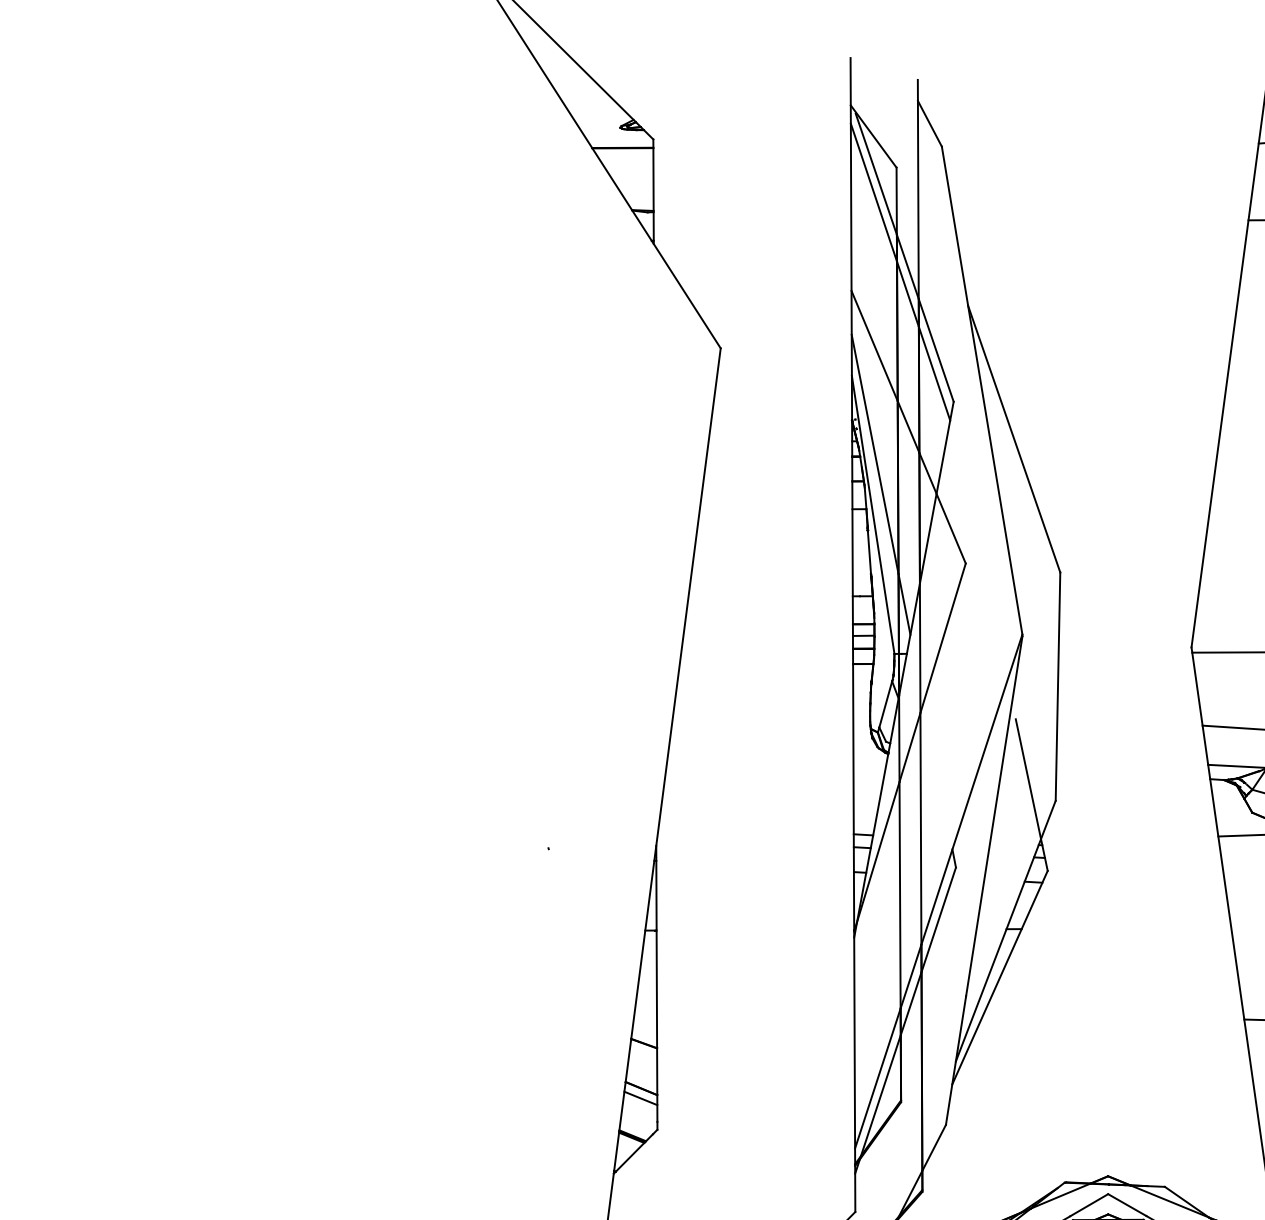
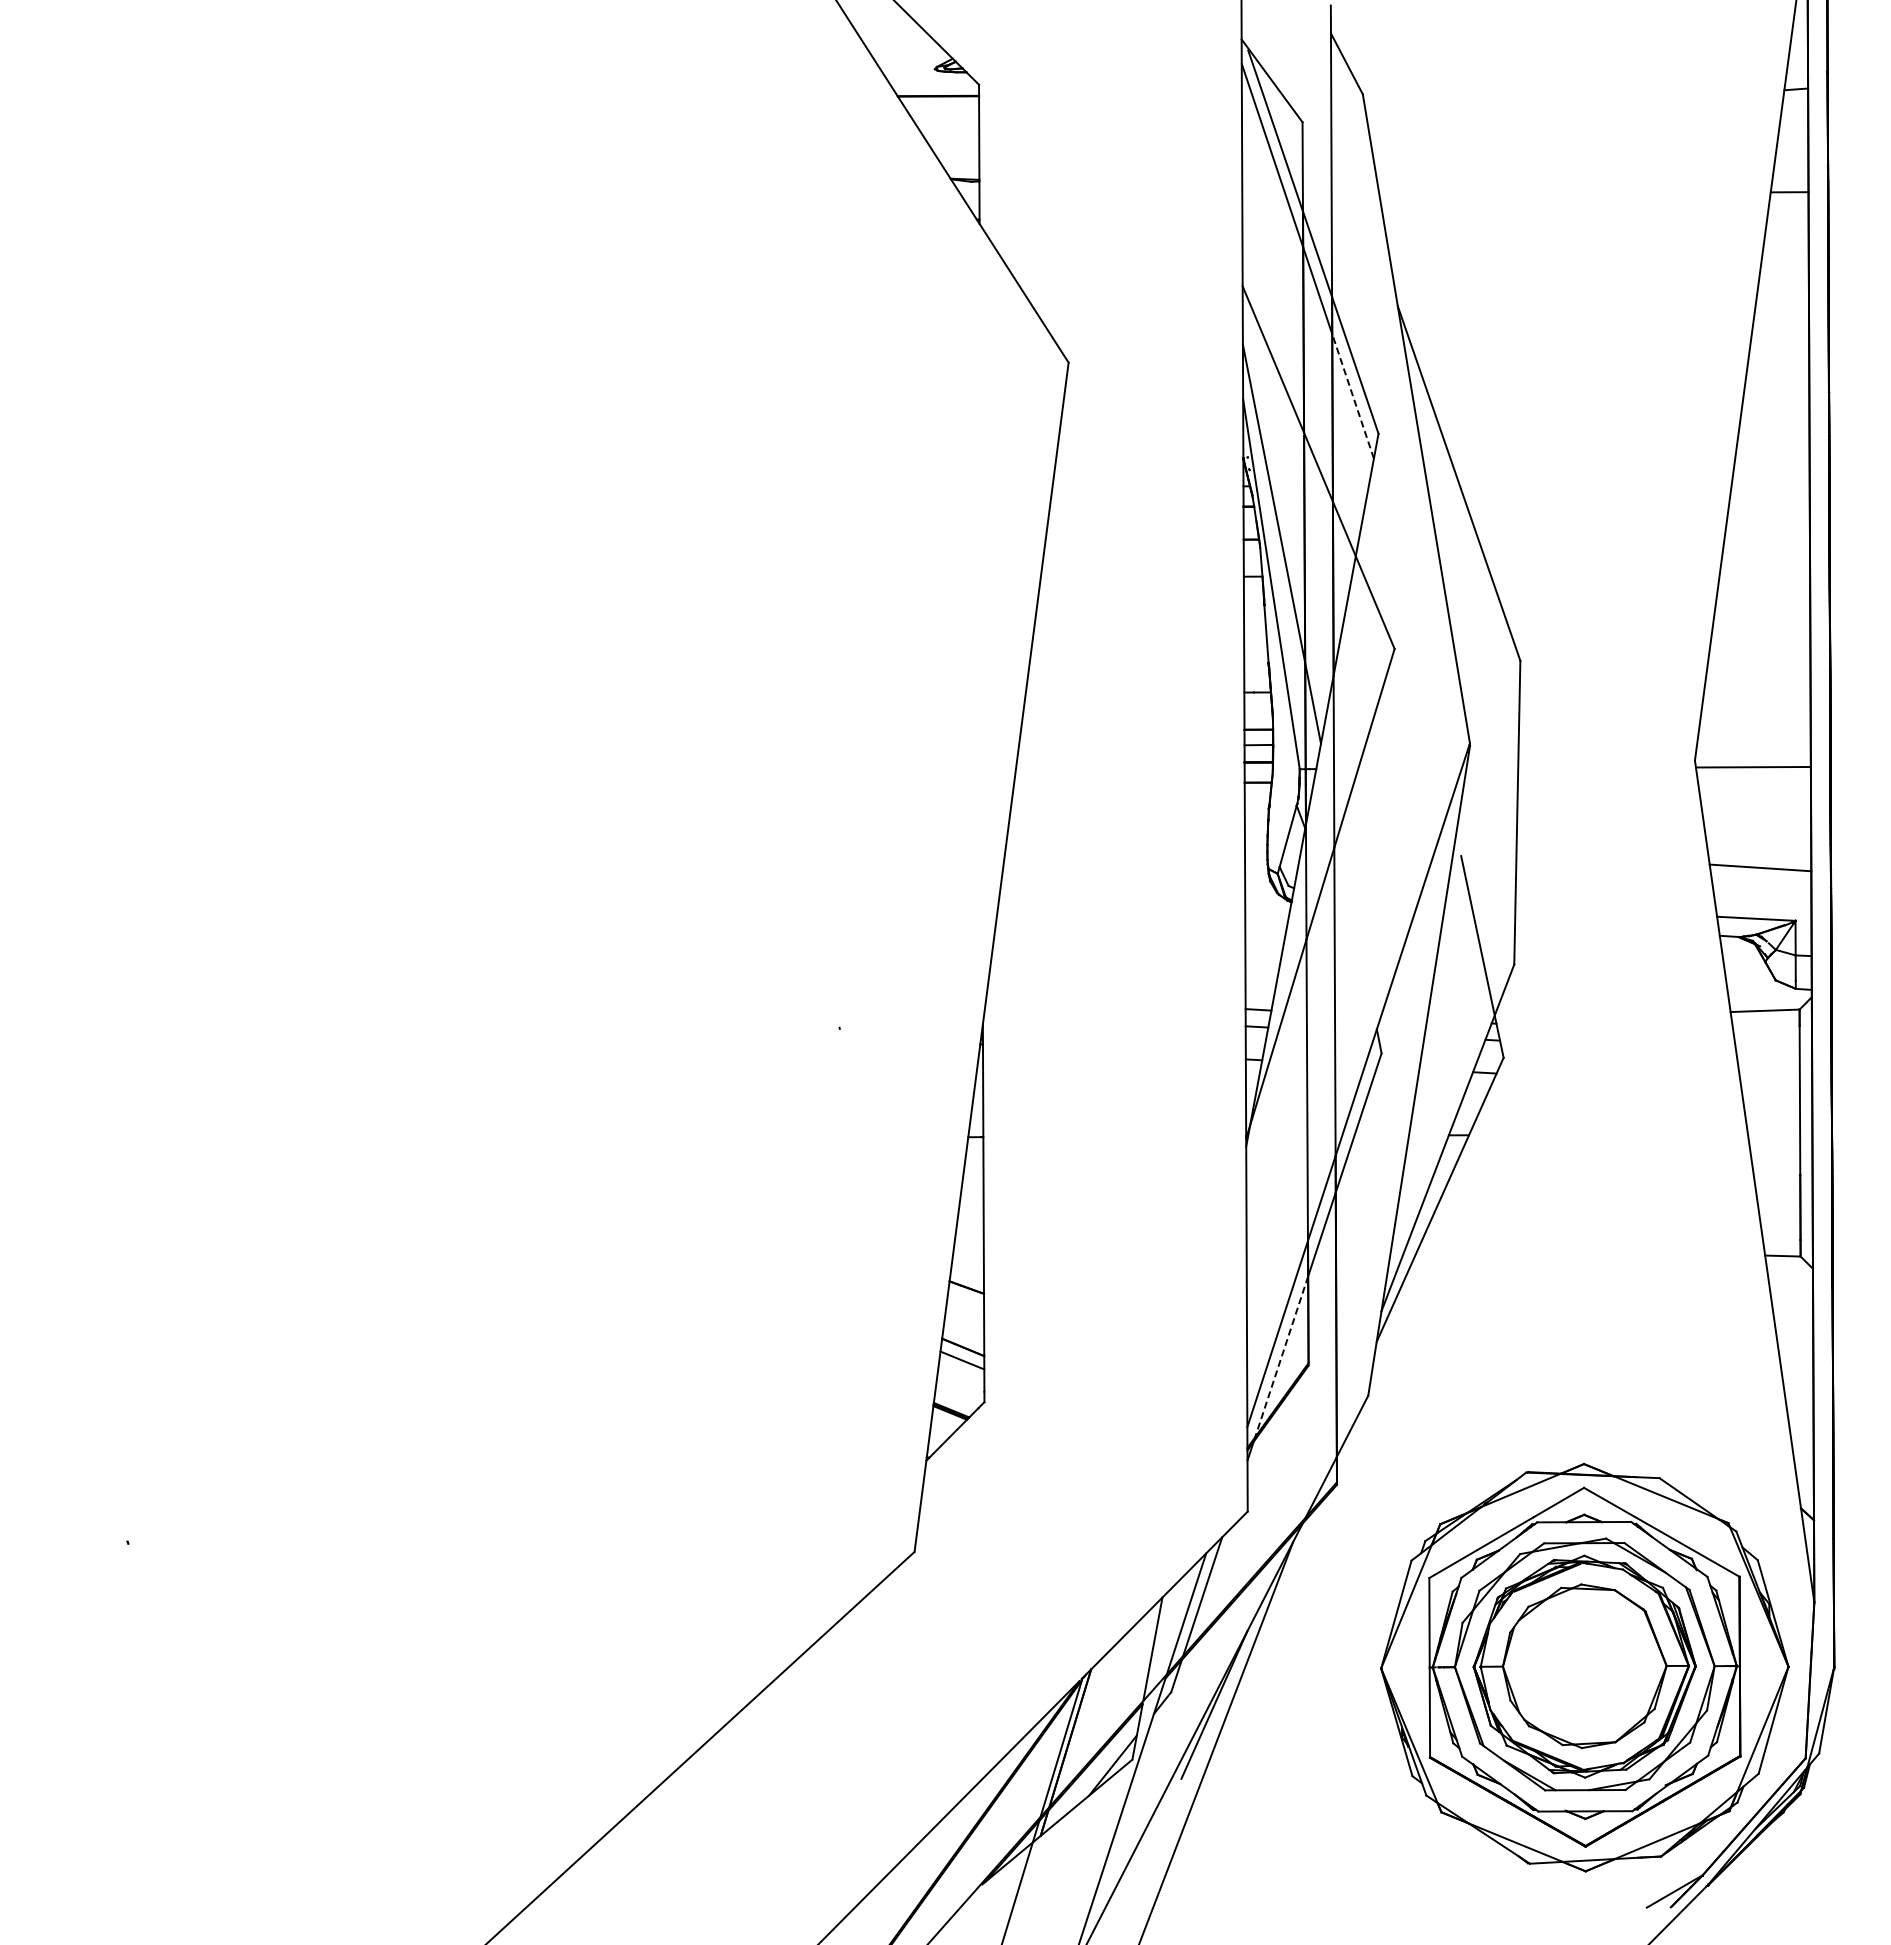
line: (934, 373) -> (1353, 396), solid -> dashed
line: (880, 1095) -> (1281, 1356), solid -> dashed

